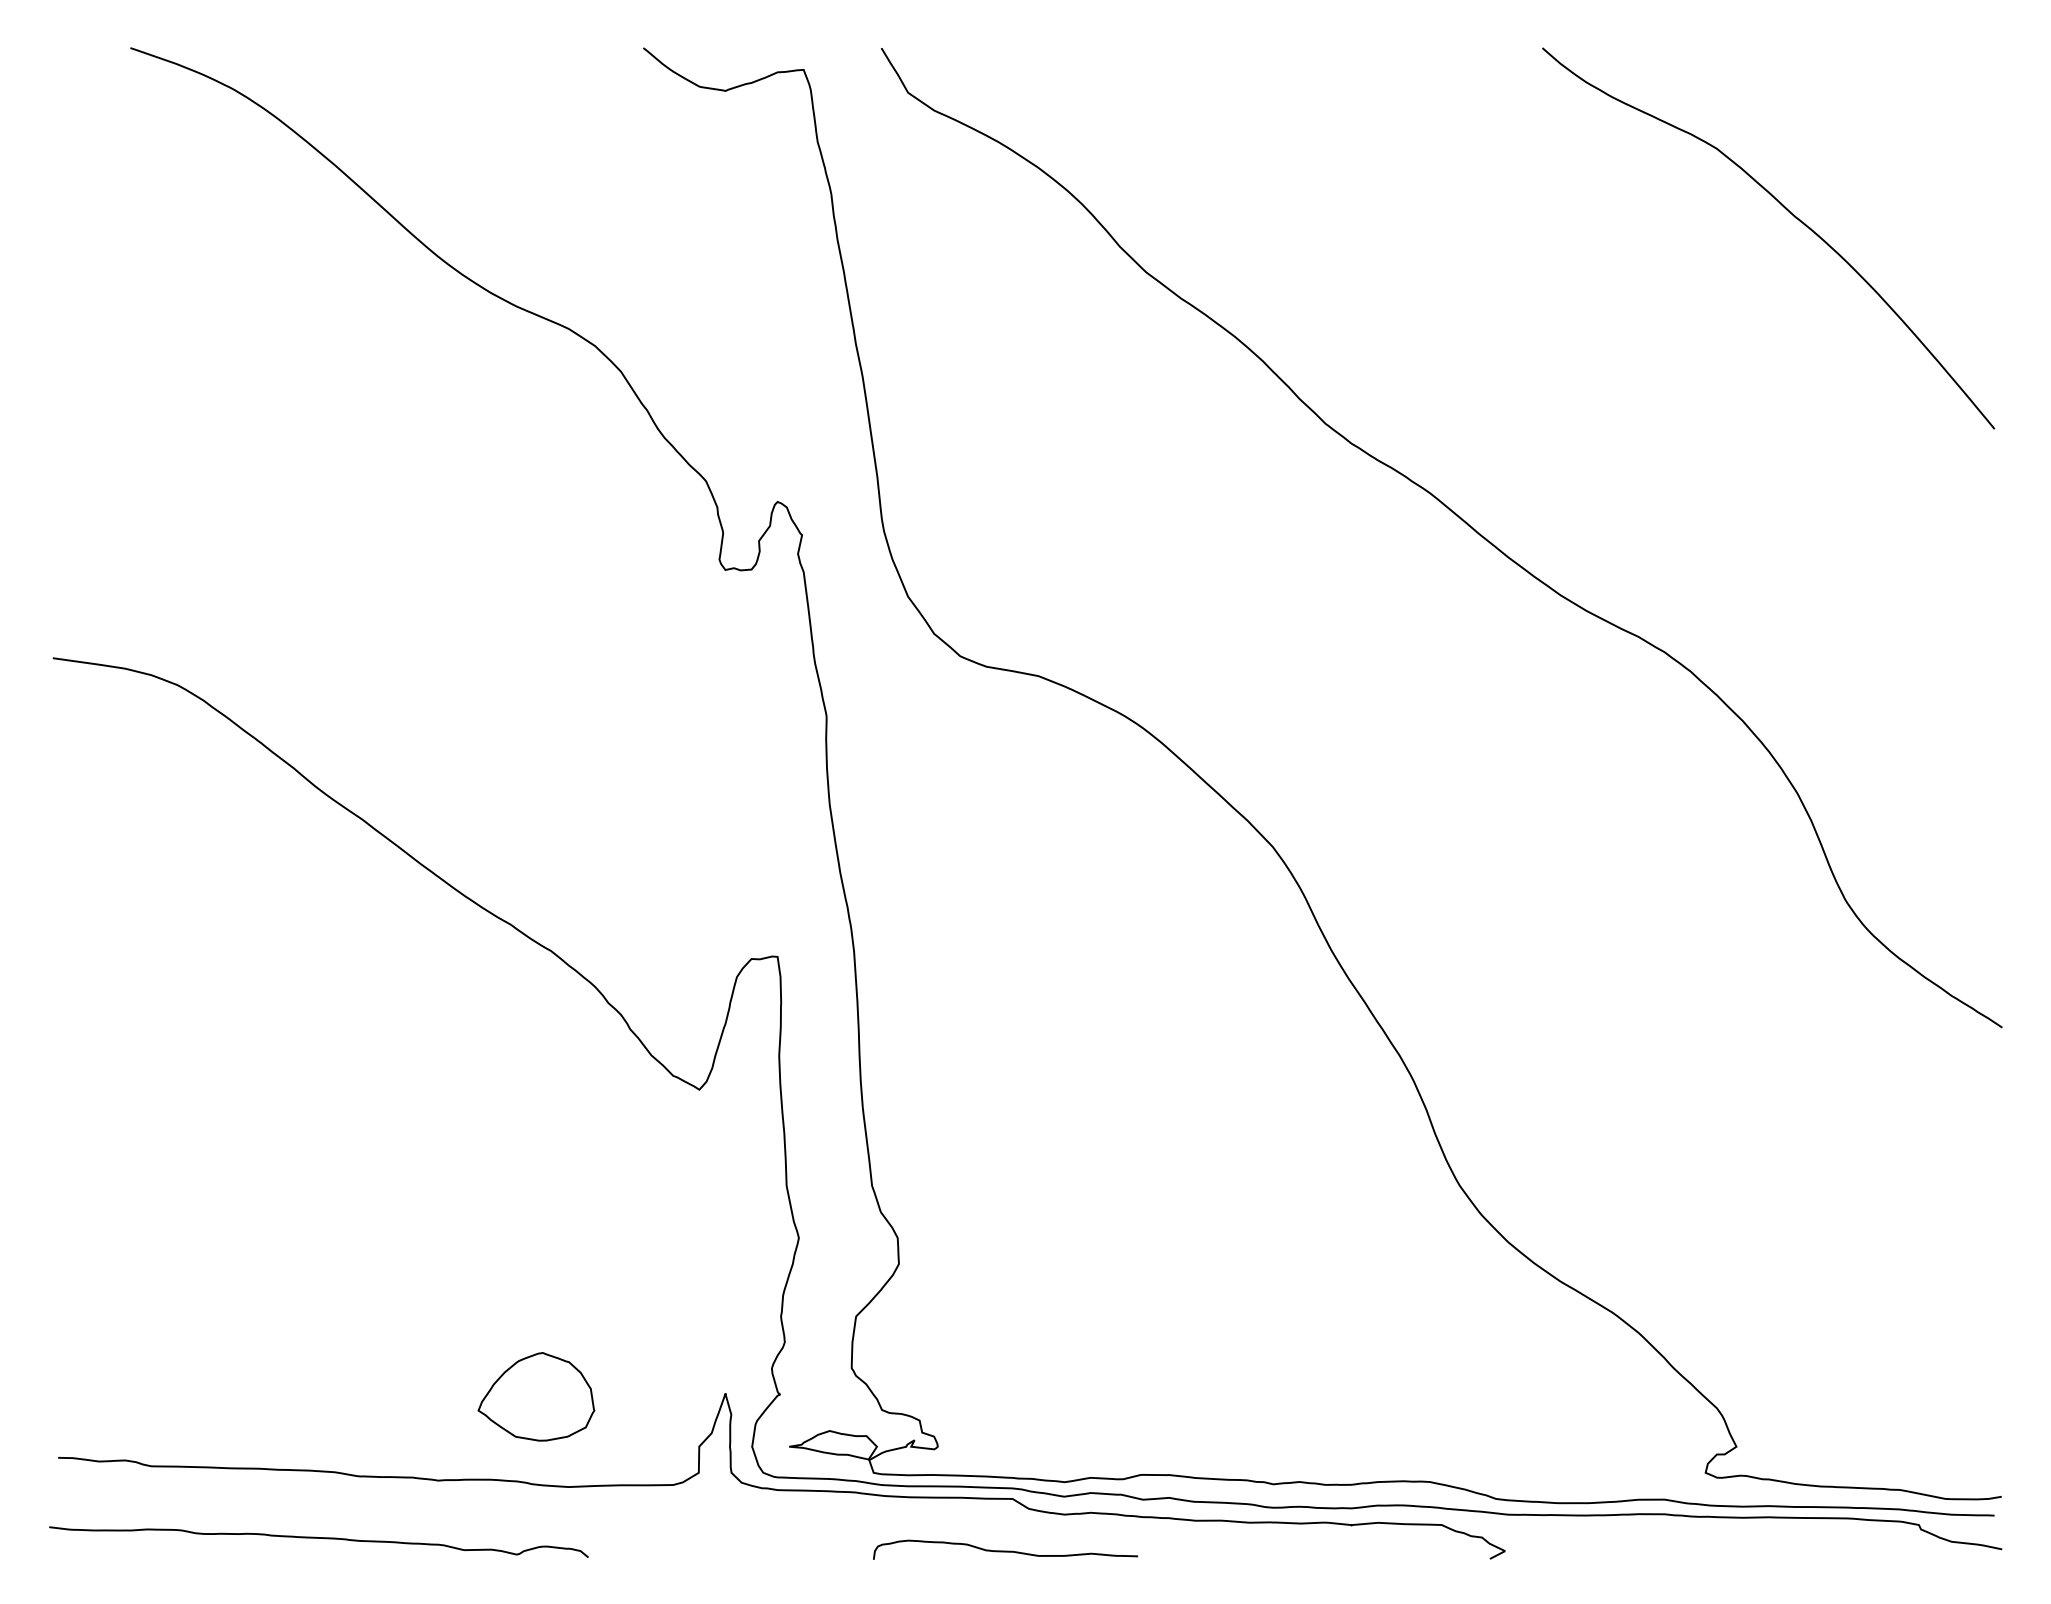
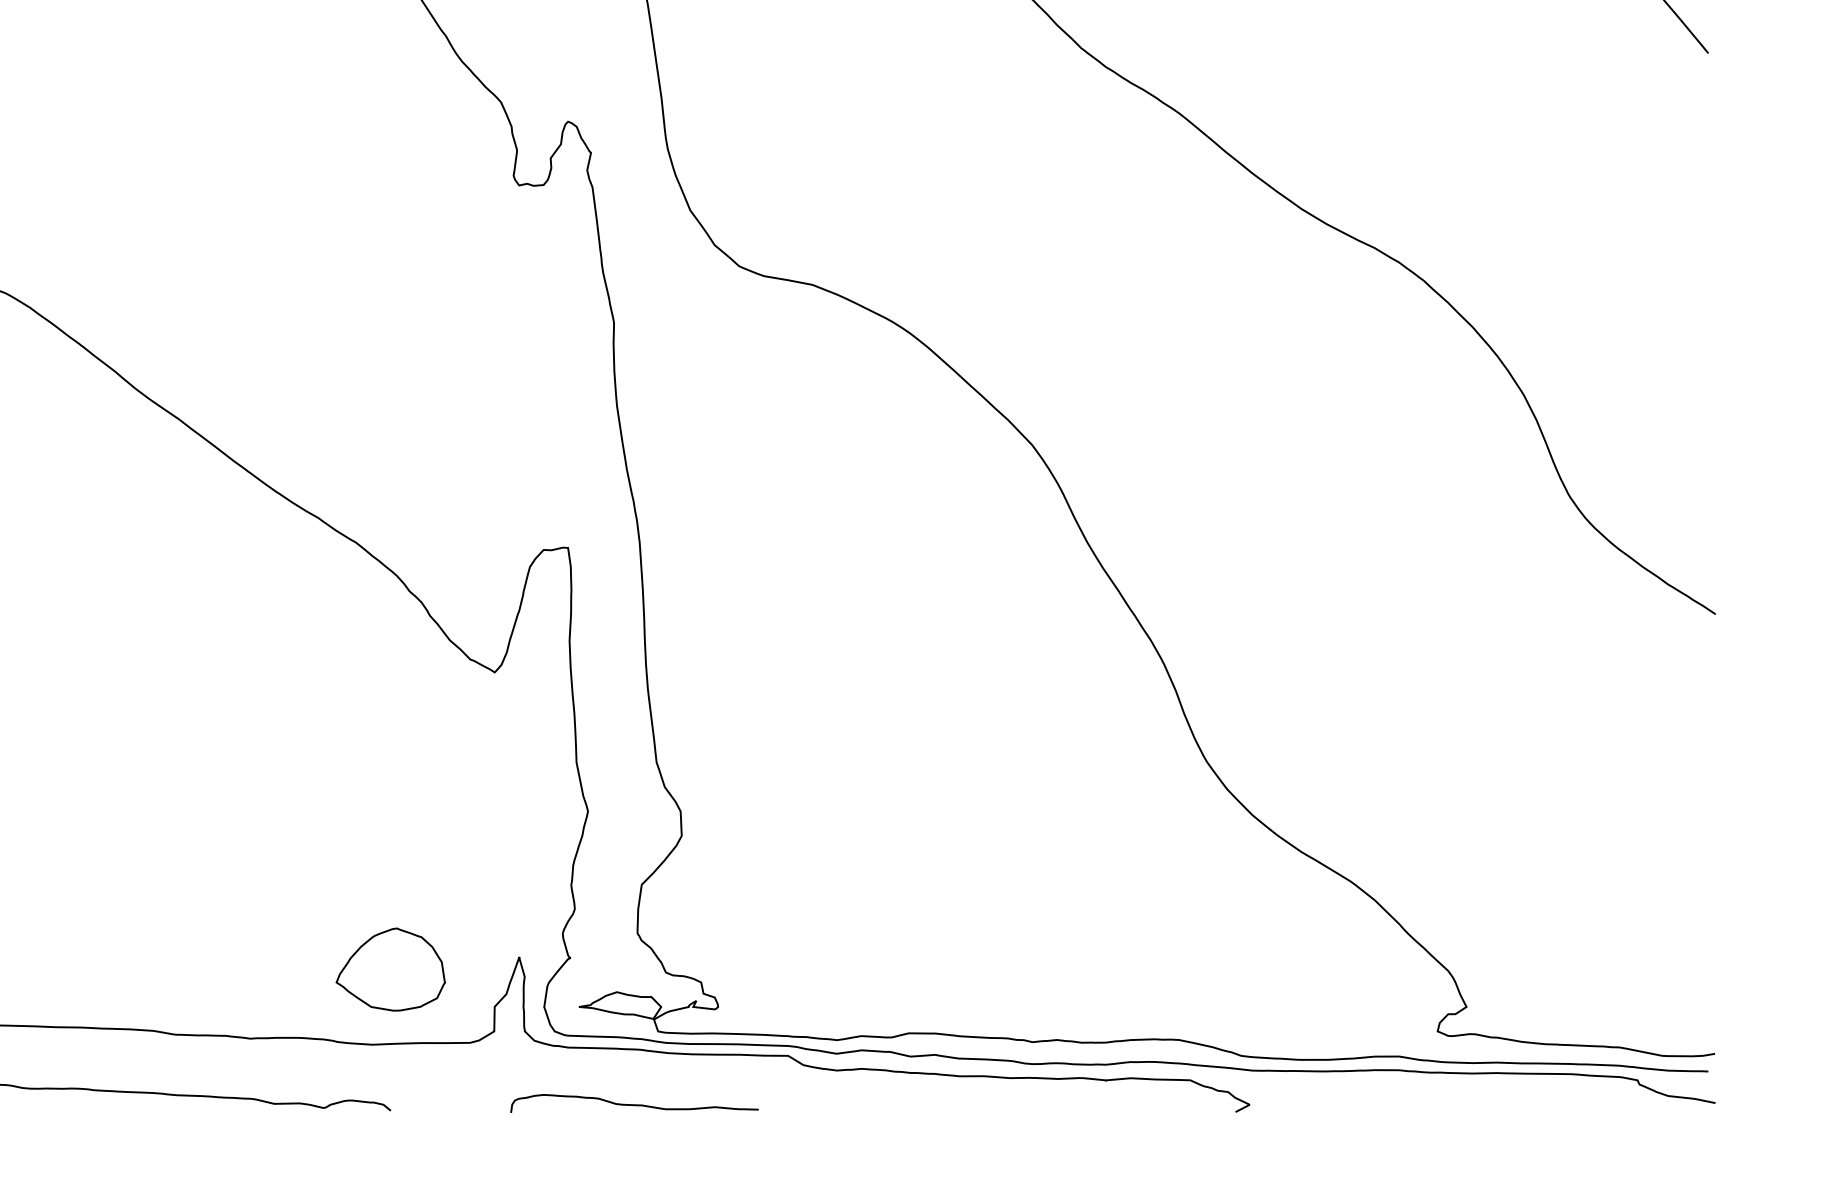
part: (536, 1396) -> (390, 969), moved
curve: (1005, 1550) -> (634, 1104), moved

